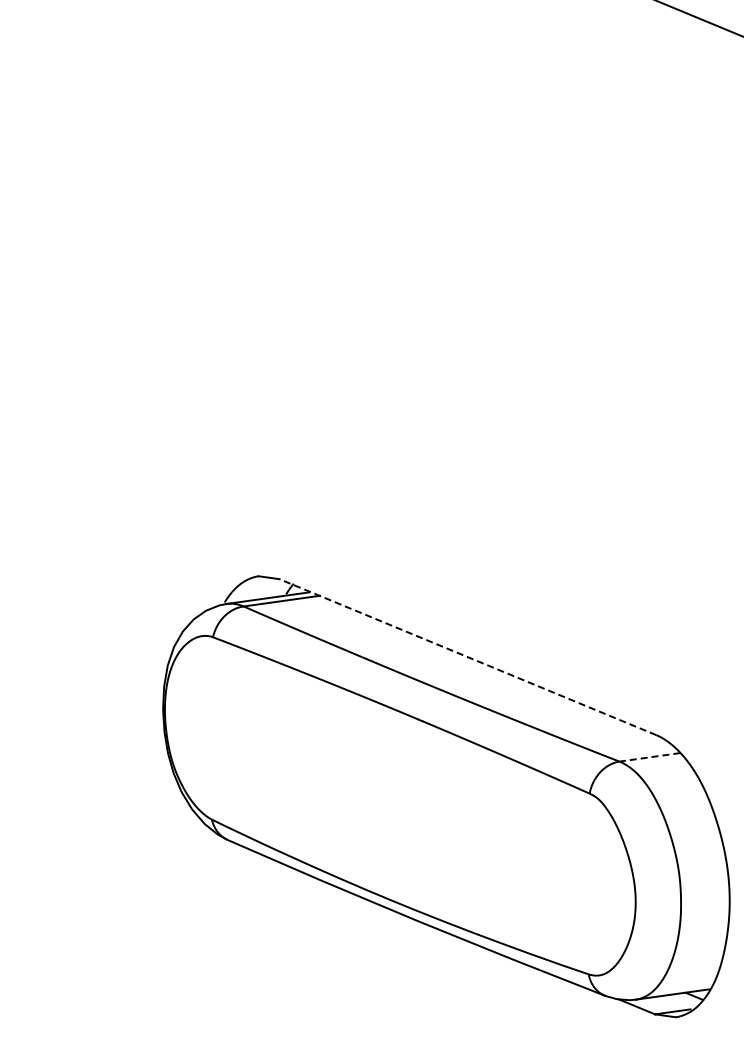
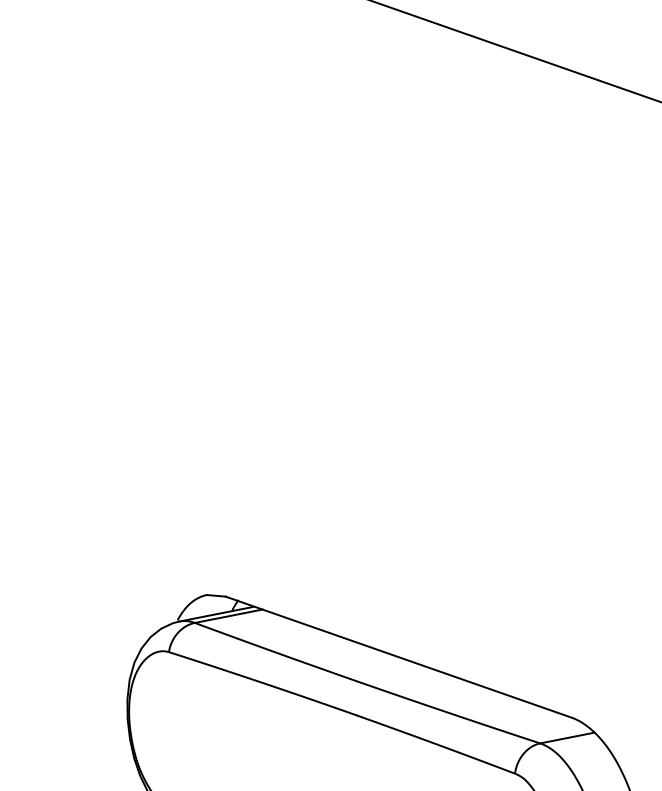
line: (467, 657) -> (398, 657), dashed -> solid
line: (649, 757) -> (566, 738), dashed -> solid

